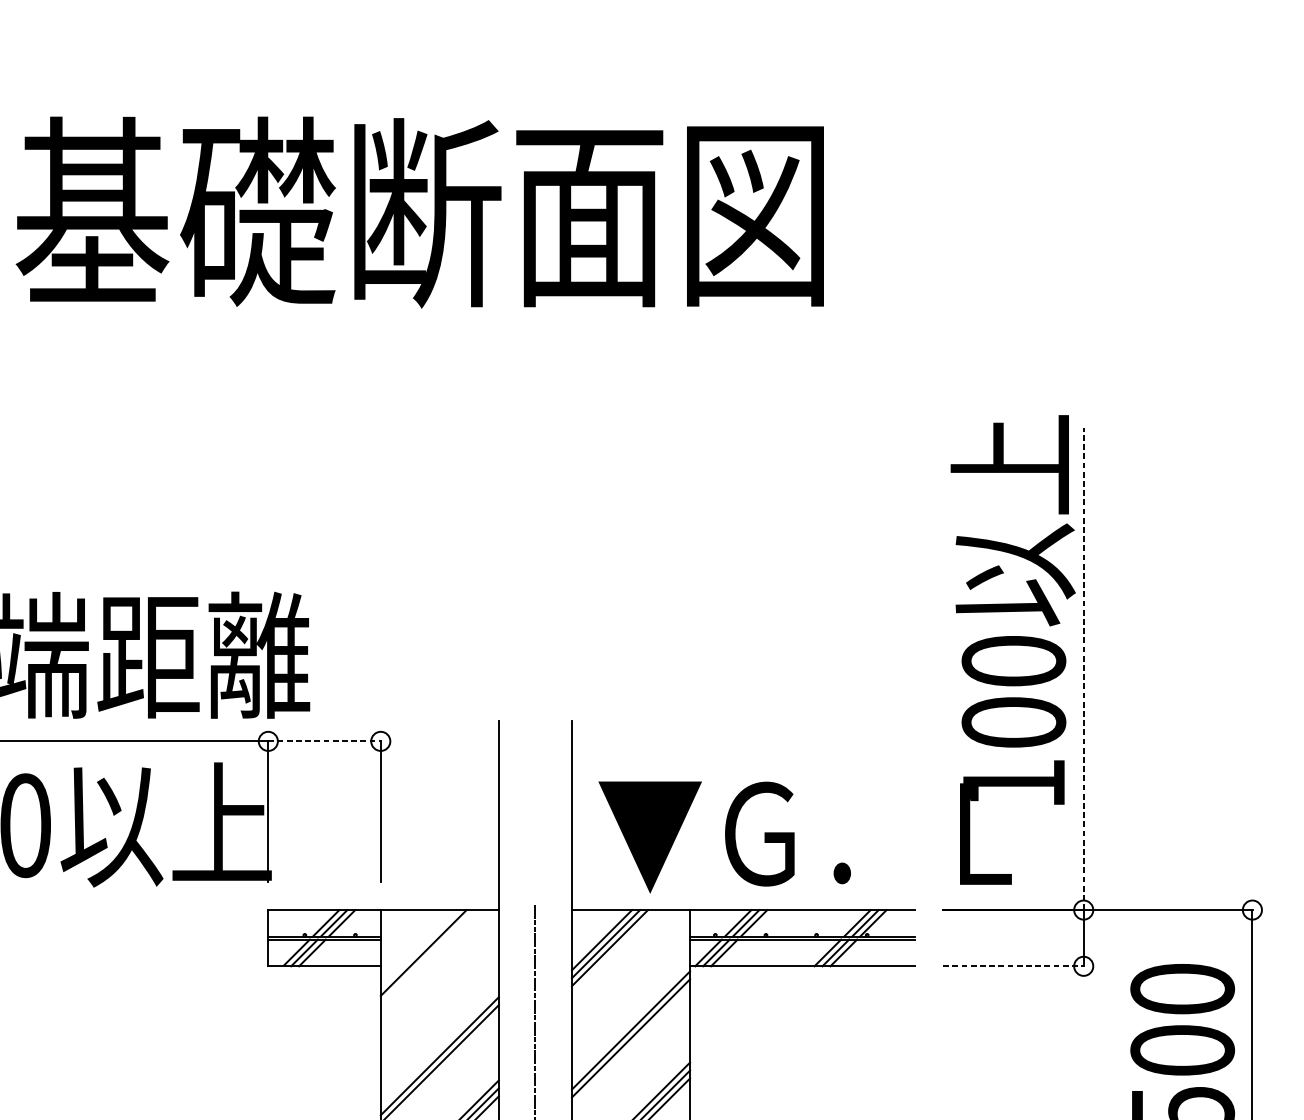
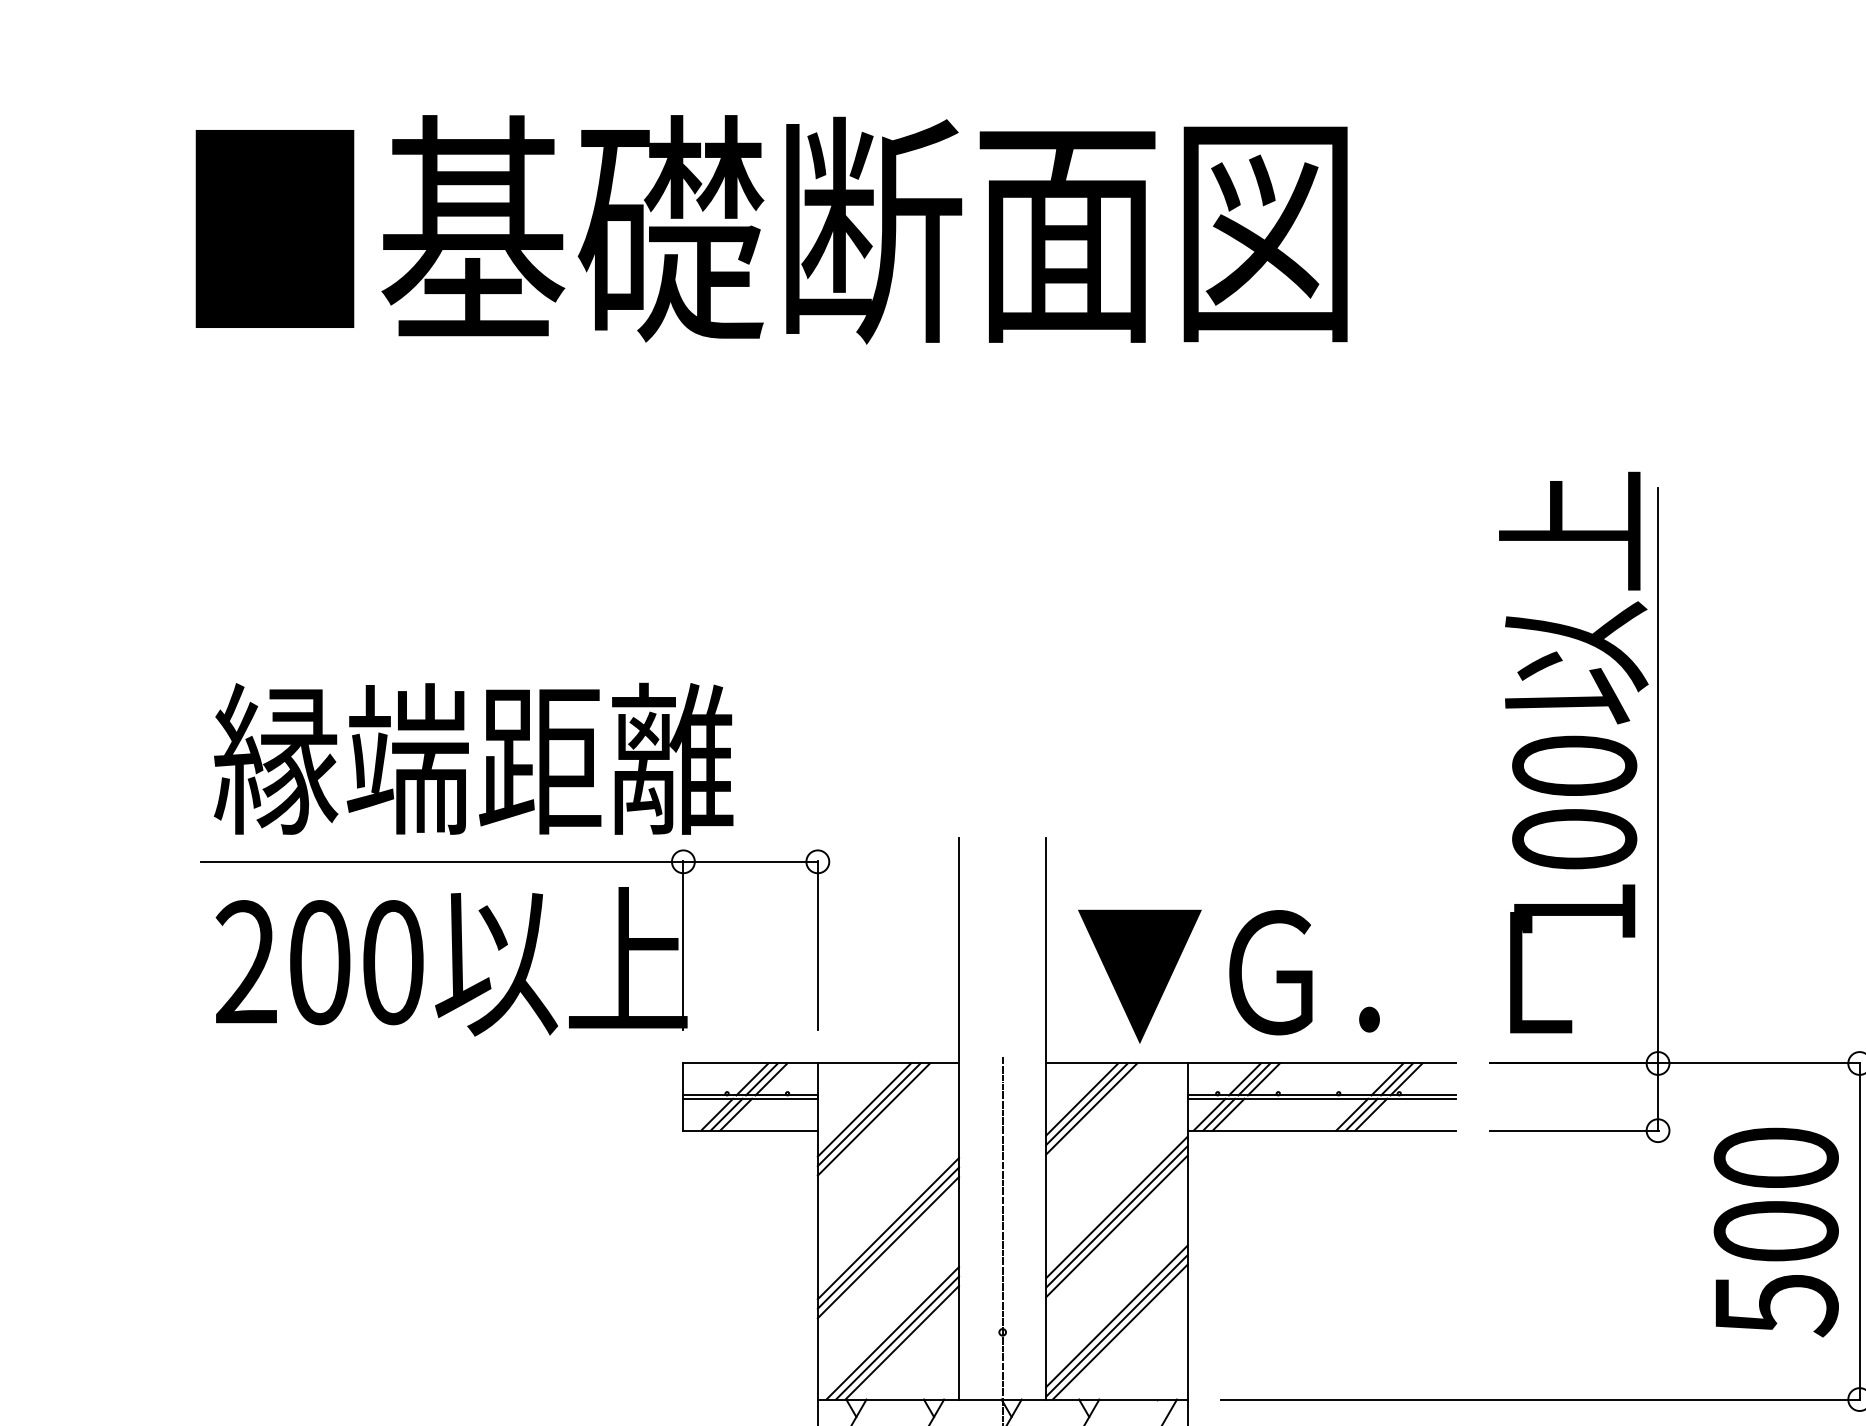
line: (1084, 669) -> (1658, 775), dashed -> solid
line: (325, 741) -> (751, 861), dashed -> solid
line: (419, 948) -> (864, 1109), added
line: (427, 956) -> (873, 1119), added
line: (1013, 966) -> (1574, 1130), dashed -> solid
line: (630, 1046) -> (1116, 1226), added
line: (439, 1048) -> (888, 1228), added

